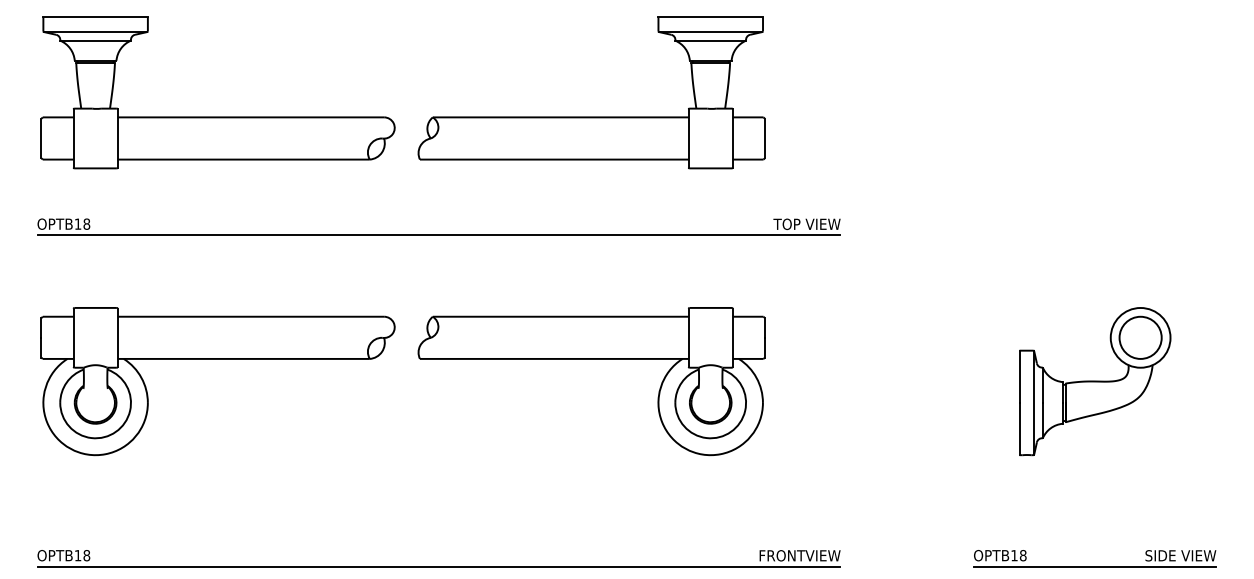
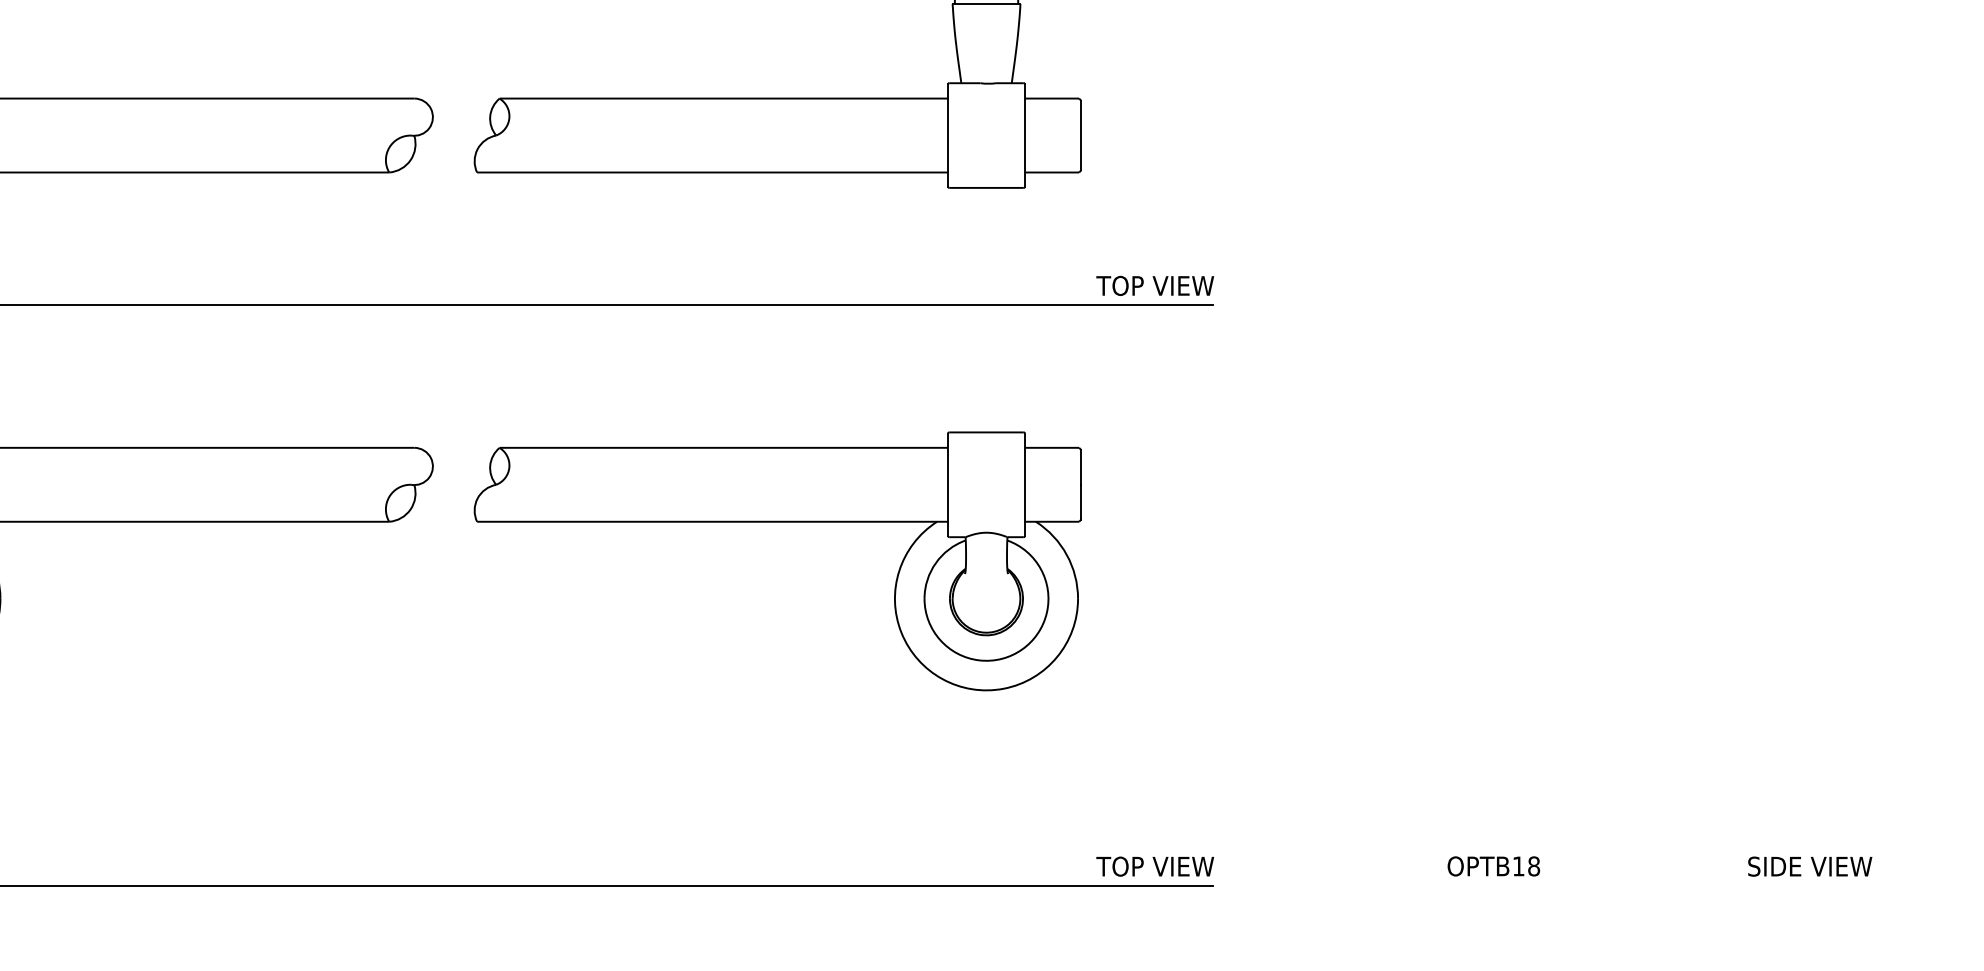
part: (1095, 381) -> (1660, 561), removed
text: (782, 555) -> (1112, 866), FRONTVIEW -> TOP VIEW
line: (1094, 566) -> (1658, 885), removed

